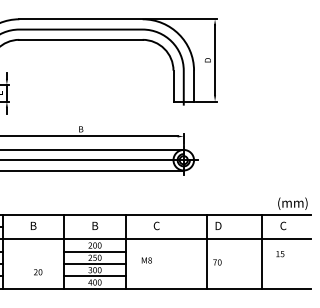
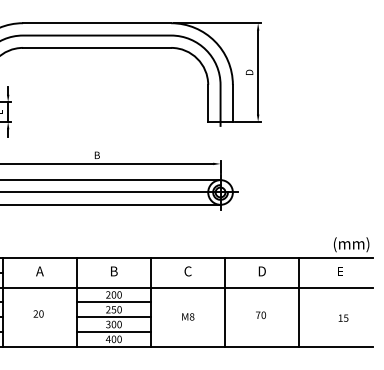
text: (33, 226) -> (39, 271), B -> A
text: (282, 226) -> (339, 271), C -> E
line: (207, 250) -> (225, 301), moved
line: (261, 250) -> (299, 301), moved
text: (280, 253) -> (343, 317), moved
text: (147, 260) -> (188, 316), moved
text: (38, 271) -> (38, 313), moved

